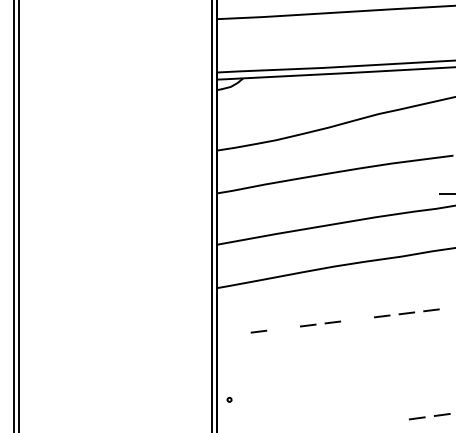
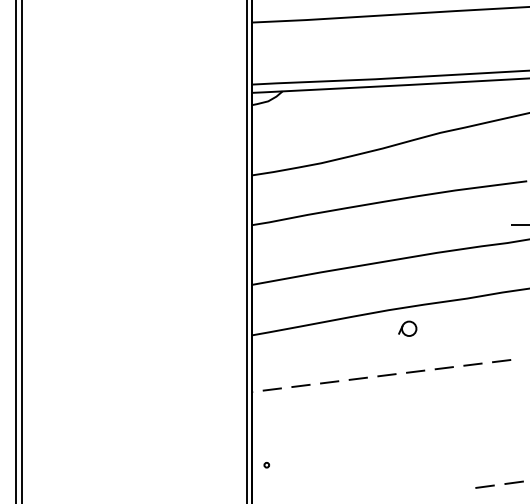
part: (350, 282) -> (407, 328), added
line: (357, 319) -> (415, 371), added
line: (283, 328) -> (329, 382), added
line: (233, 334) -> (271, 389), added

